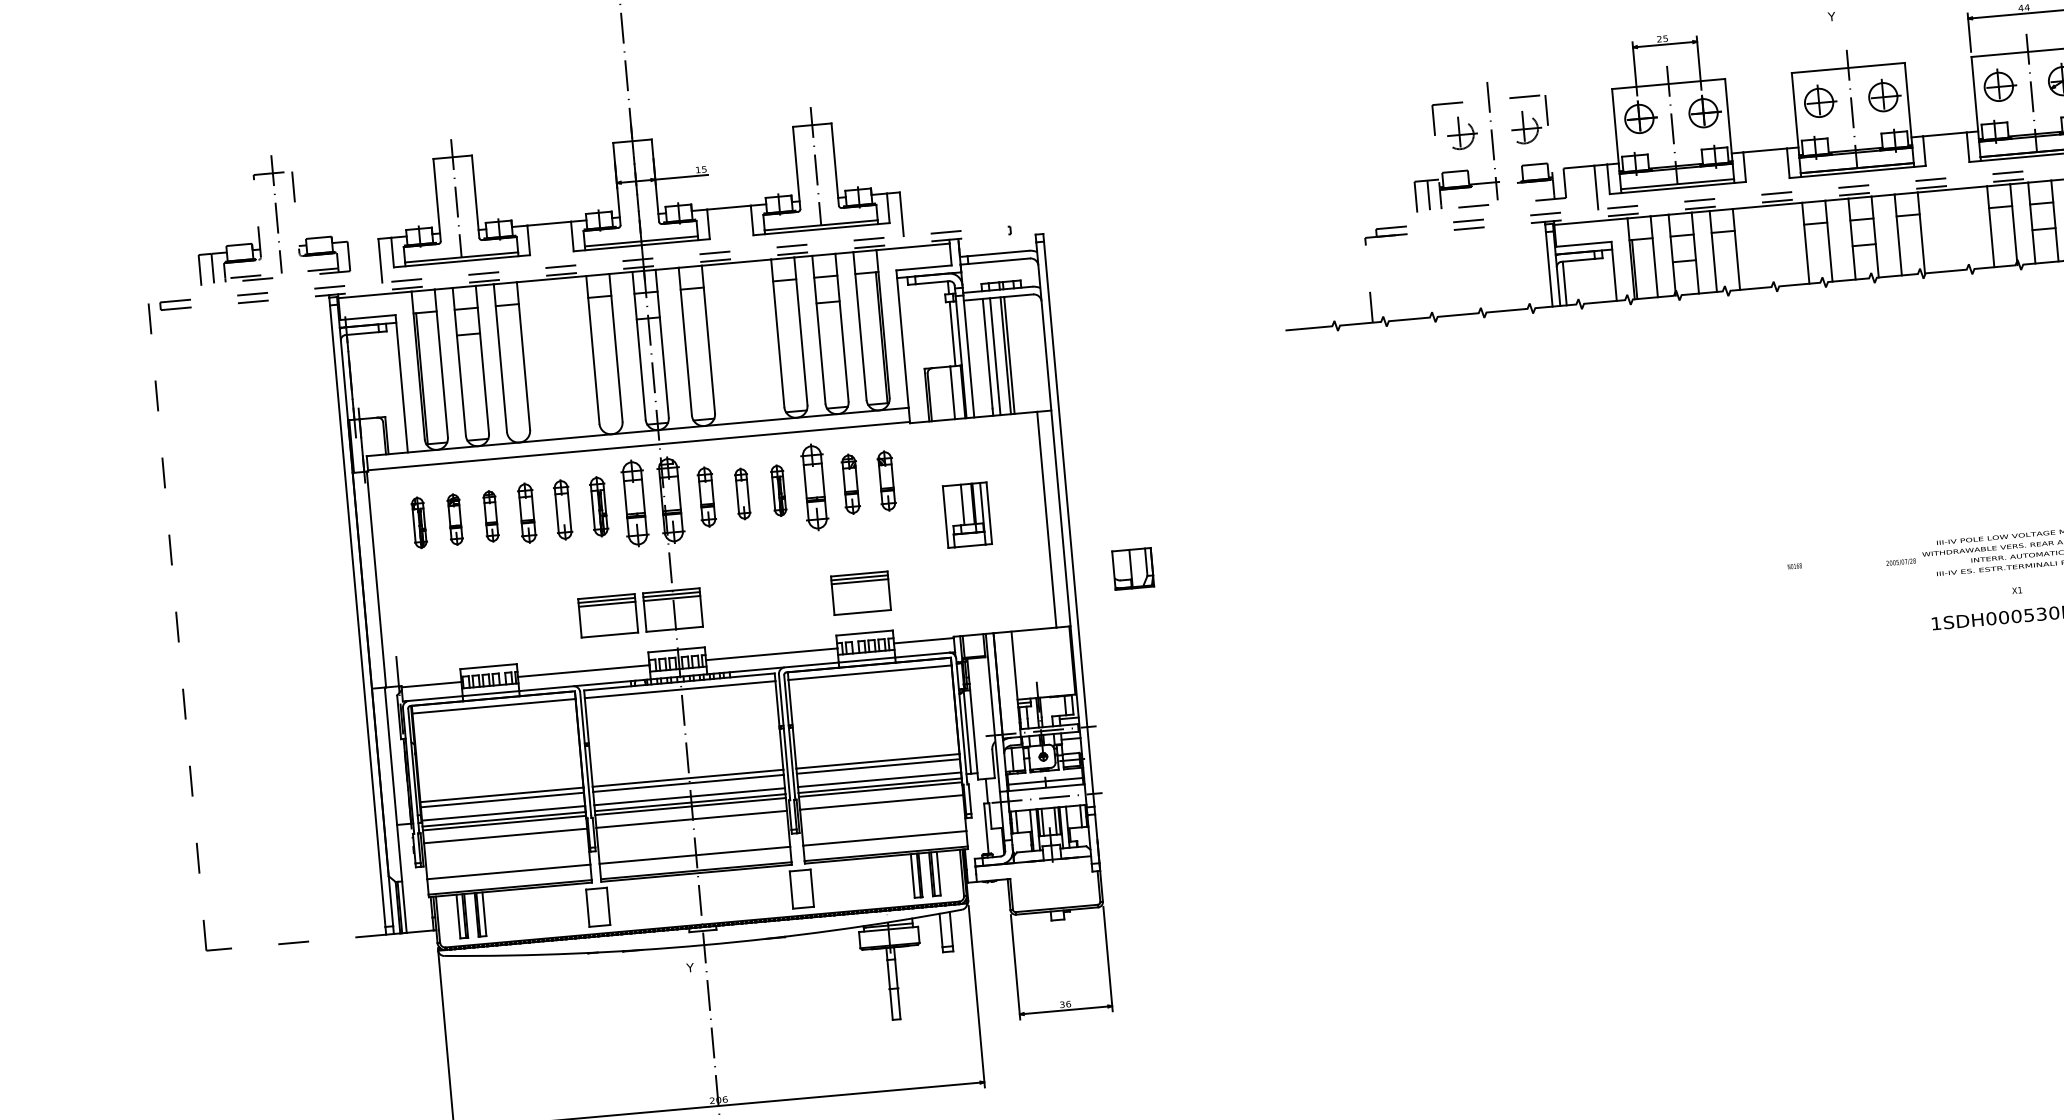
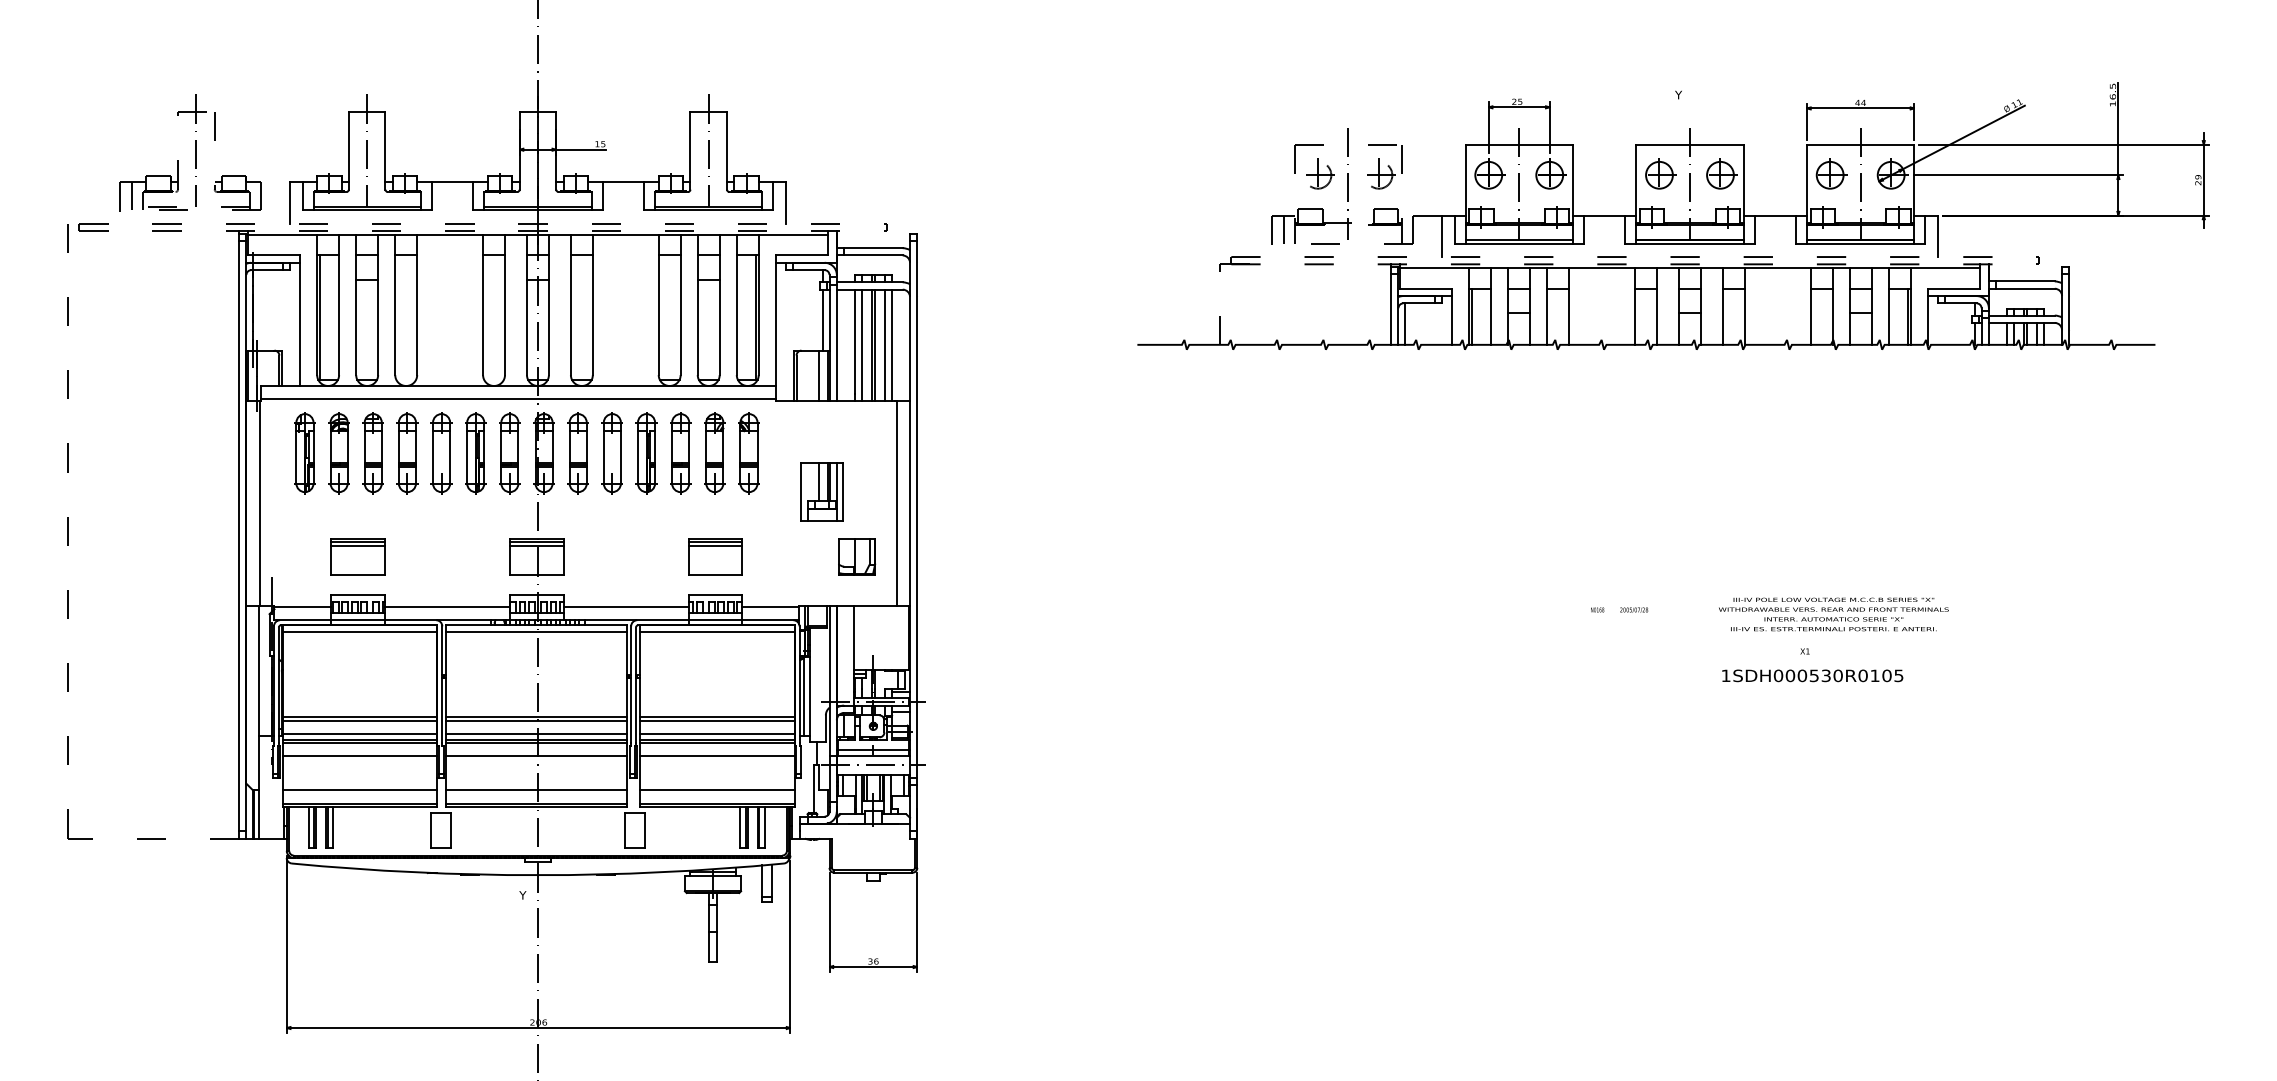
line: (1020, 353) -> (885, 344), added
line: (1027, 353) -> (892, 344), added
part: (886, 481) -> (748, 453), size x1.43
part: (850, 484) -> (714, 453), size x1.43
part: (778, 490) -> (646, 453), size x1.67
part: (742, 494) -> (611, 453), size x1.67
part: (706, 497) -> (577, 453), size x1.43
part: (598, 507) -> (475, 453), size x1.43
part: (563, 510) -> (441, 453), size x1.43
part: (527, 513) -> (407, 453), size x1.43
part: (490, 516) -> (372, 453), size x1.67
part: (454, 519) -> (338, 453), size x1.67
part: (418, 523) -> (304, 453), size x1.67
text: (1901, 561) -> (1634, 609), moved
part: (1133, 568) -> (857, 556), moved
part: (607, 615) -> (357, 556), moved

